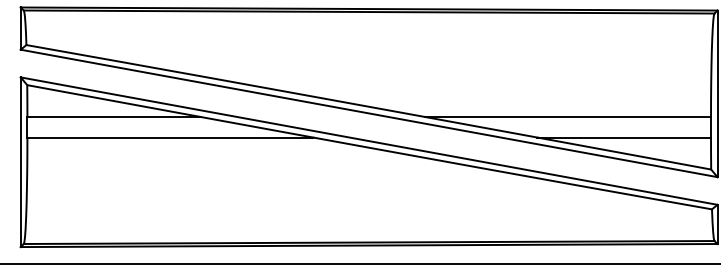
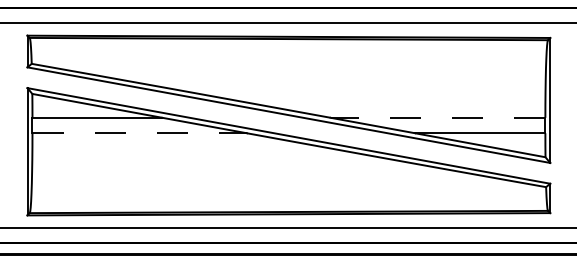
line: (567, 116) -> (437, 117), solid -> dashed
line: (171, 137) -> (140, 133), solid -> dashed

